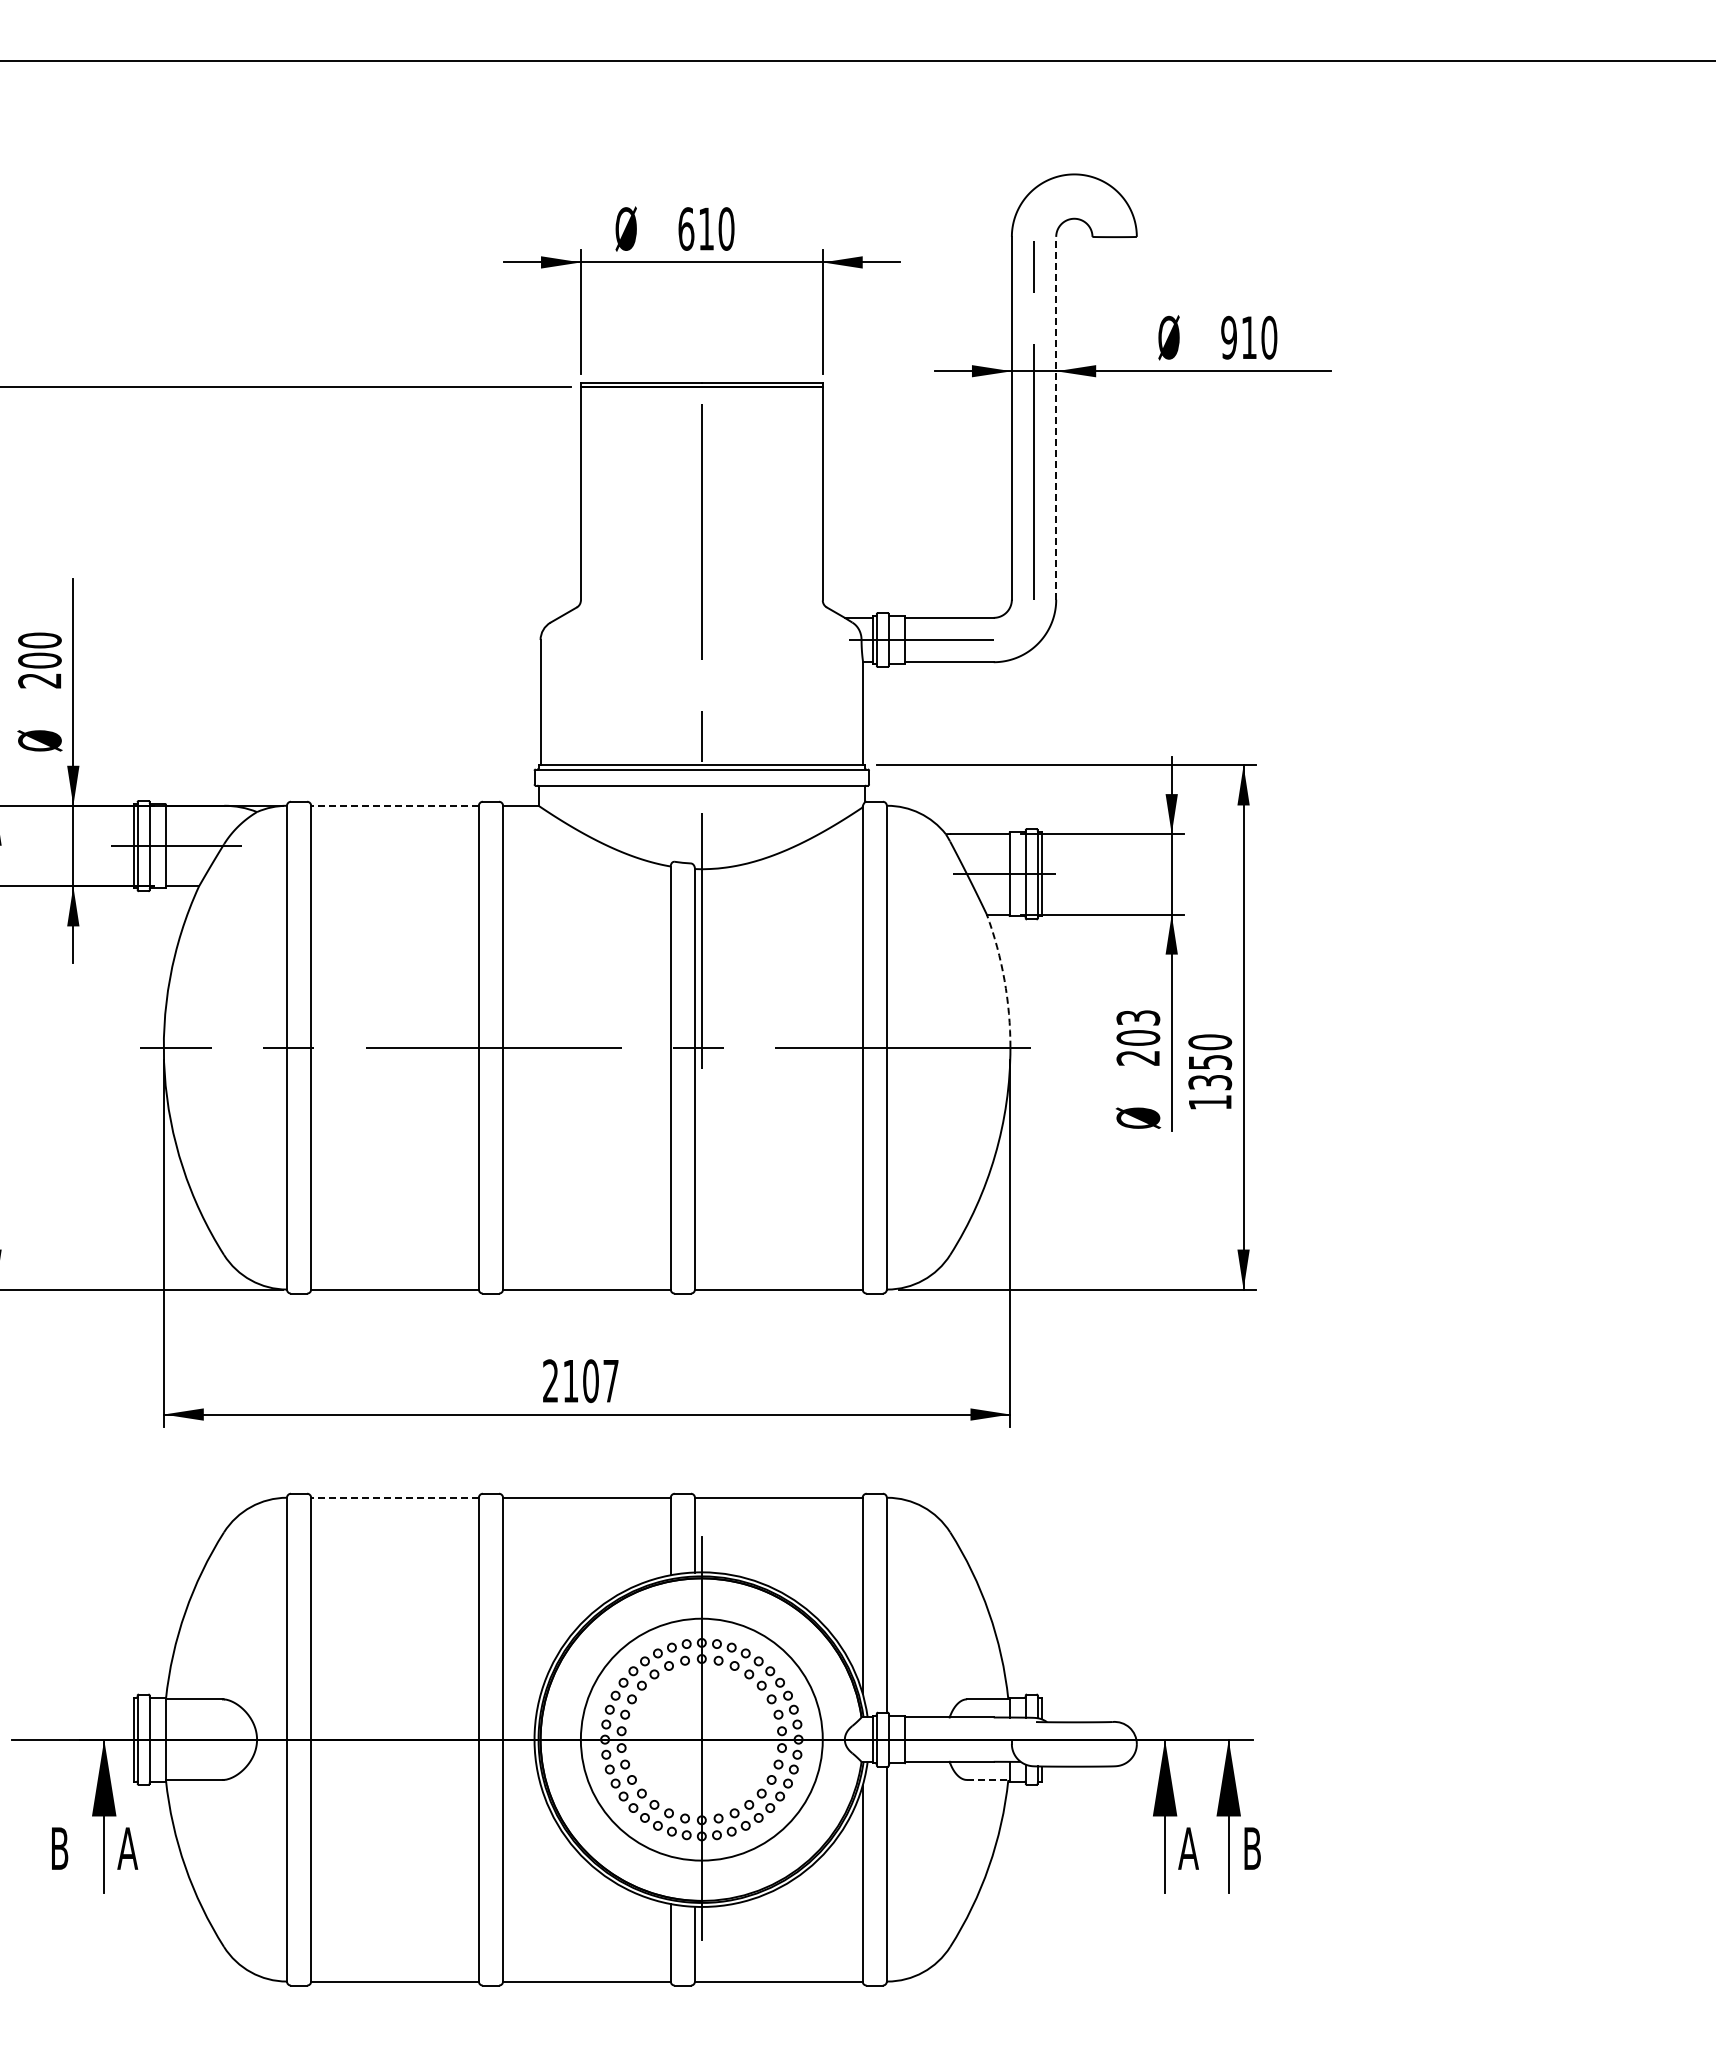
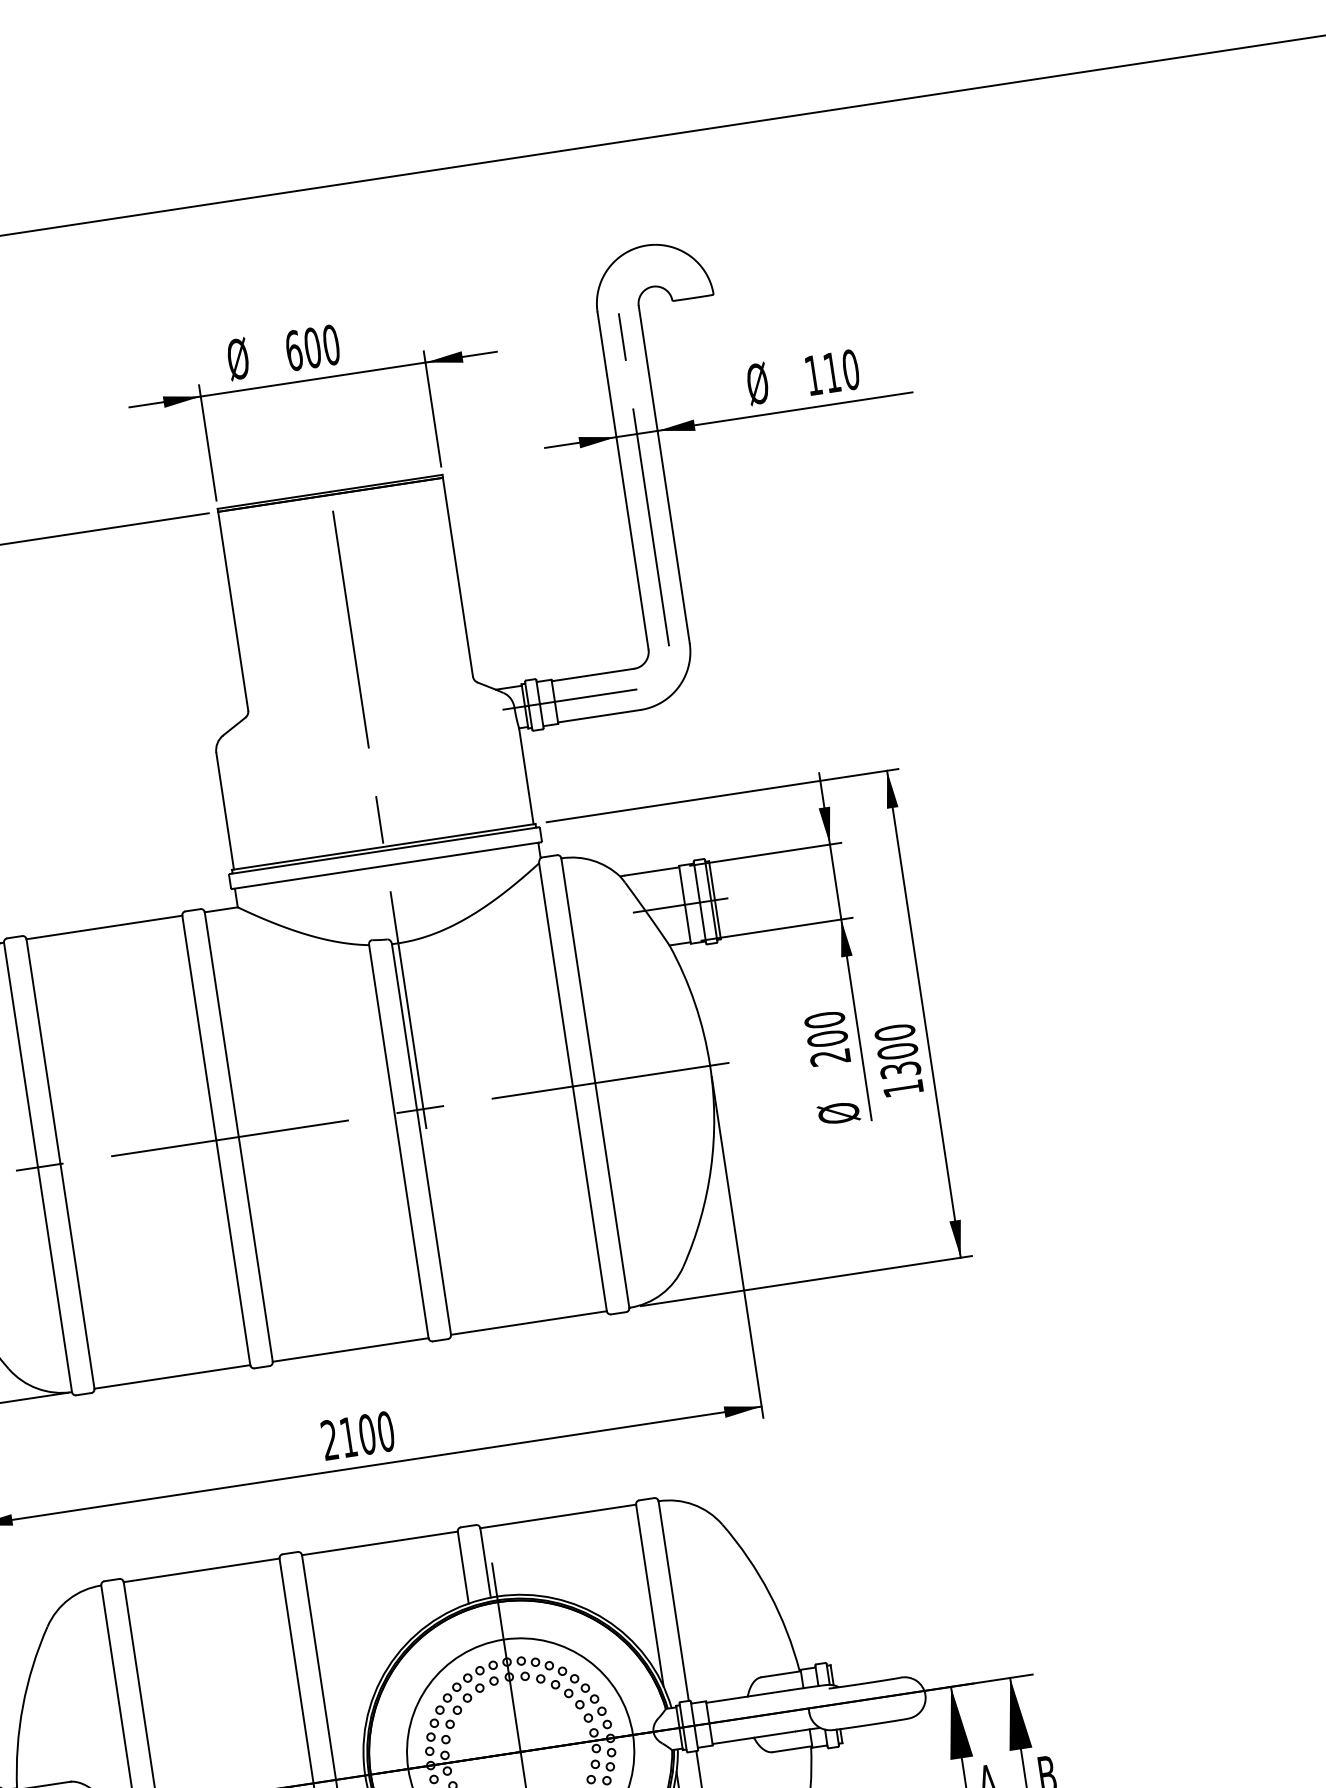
text: (706, 228) -> (312, 347), 610 -> 600
text: (1228, 337) -> (812, 375), 910 -> 110
line: (1056, 417) -> (664, 473), dashed -> solid
line: (395, 805) -> (104, 927), dashed -> solid
arc: (1004, 980) -> (695, 1004), dashed -> solid
text: (1138, 1017) -> (824, 1019), 203 -> 200
text: (1210, 1062) -> (898, 1051), 1350 -> 1300
text: (610, 1381) -> (385, 1432), 2107 -> 2100
line: (395, 1497) -> (202, 1570), dashed -> solid
line: (988, 1779) -> (792, 1748), dashed -> solid

